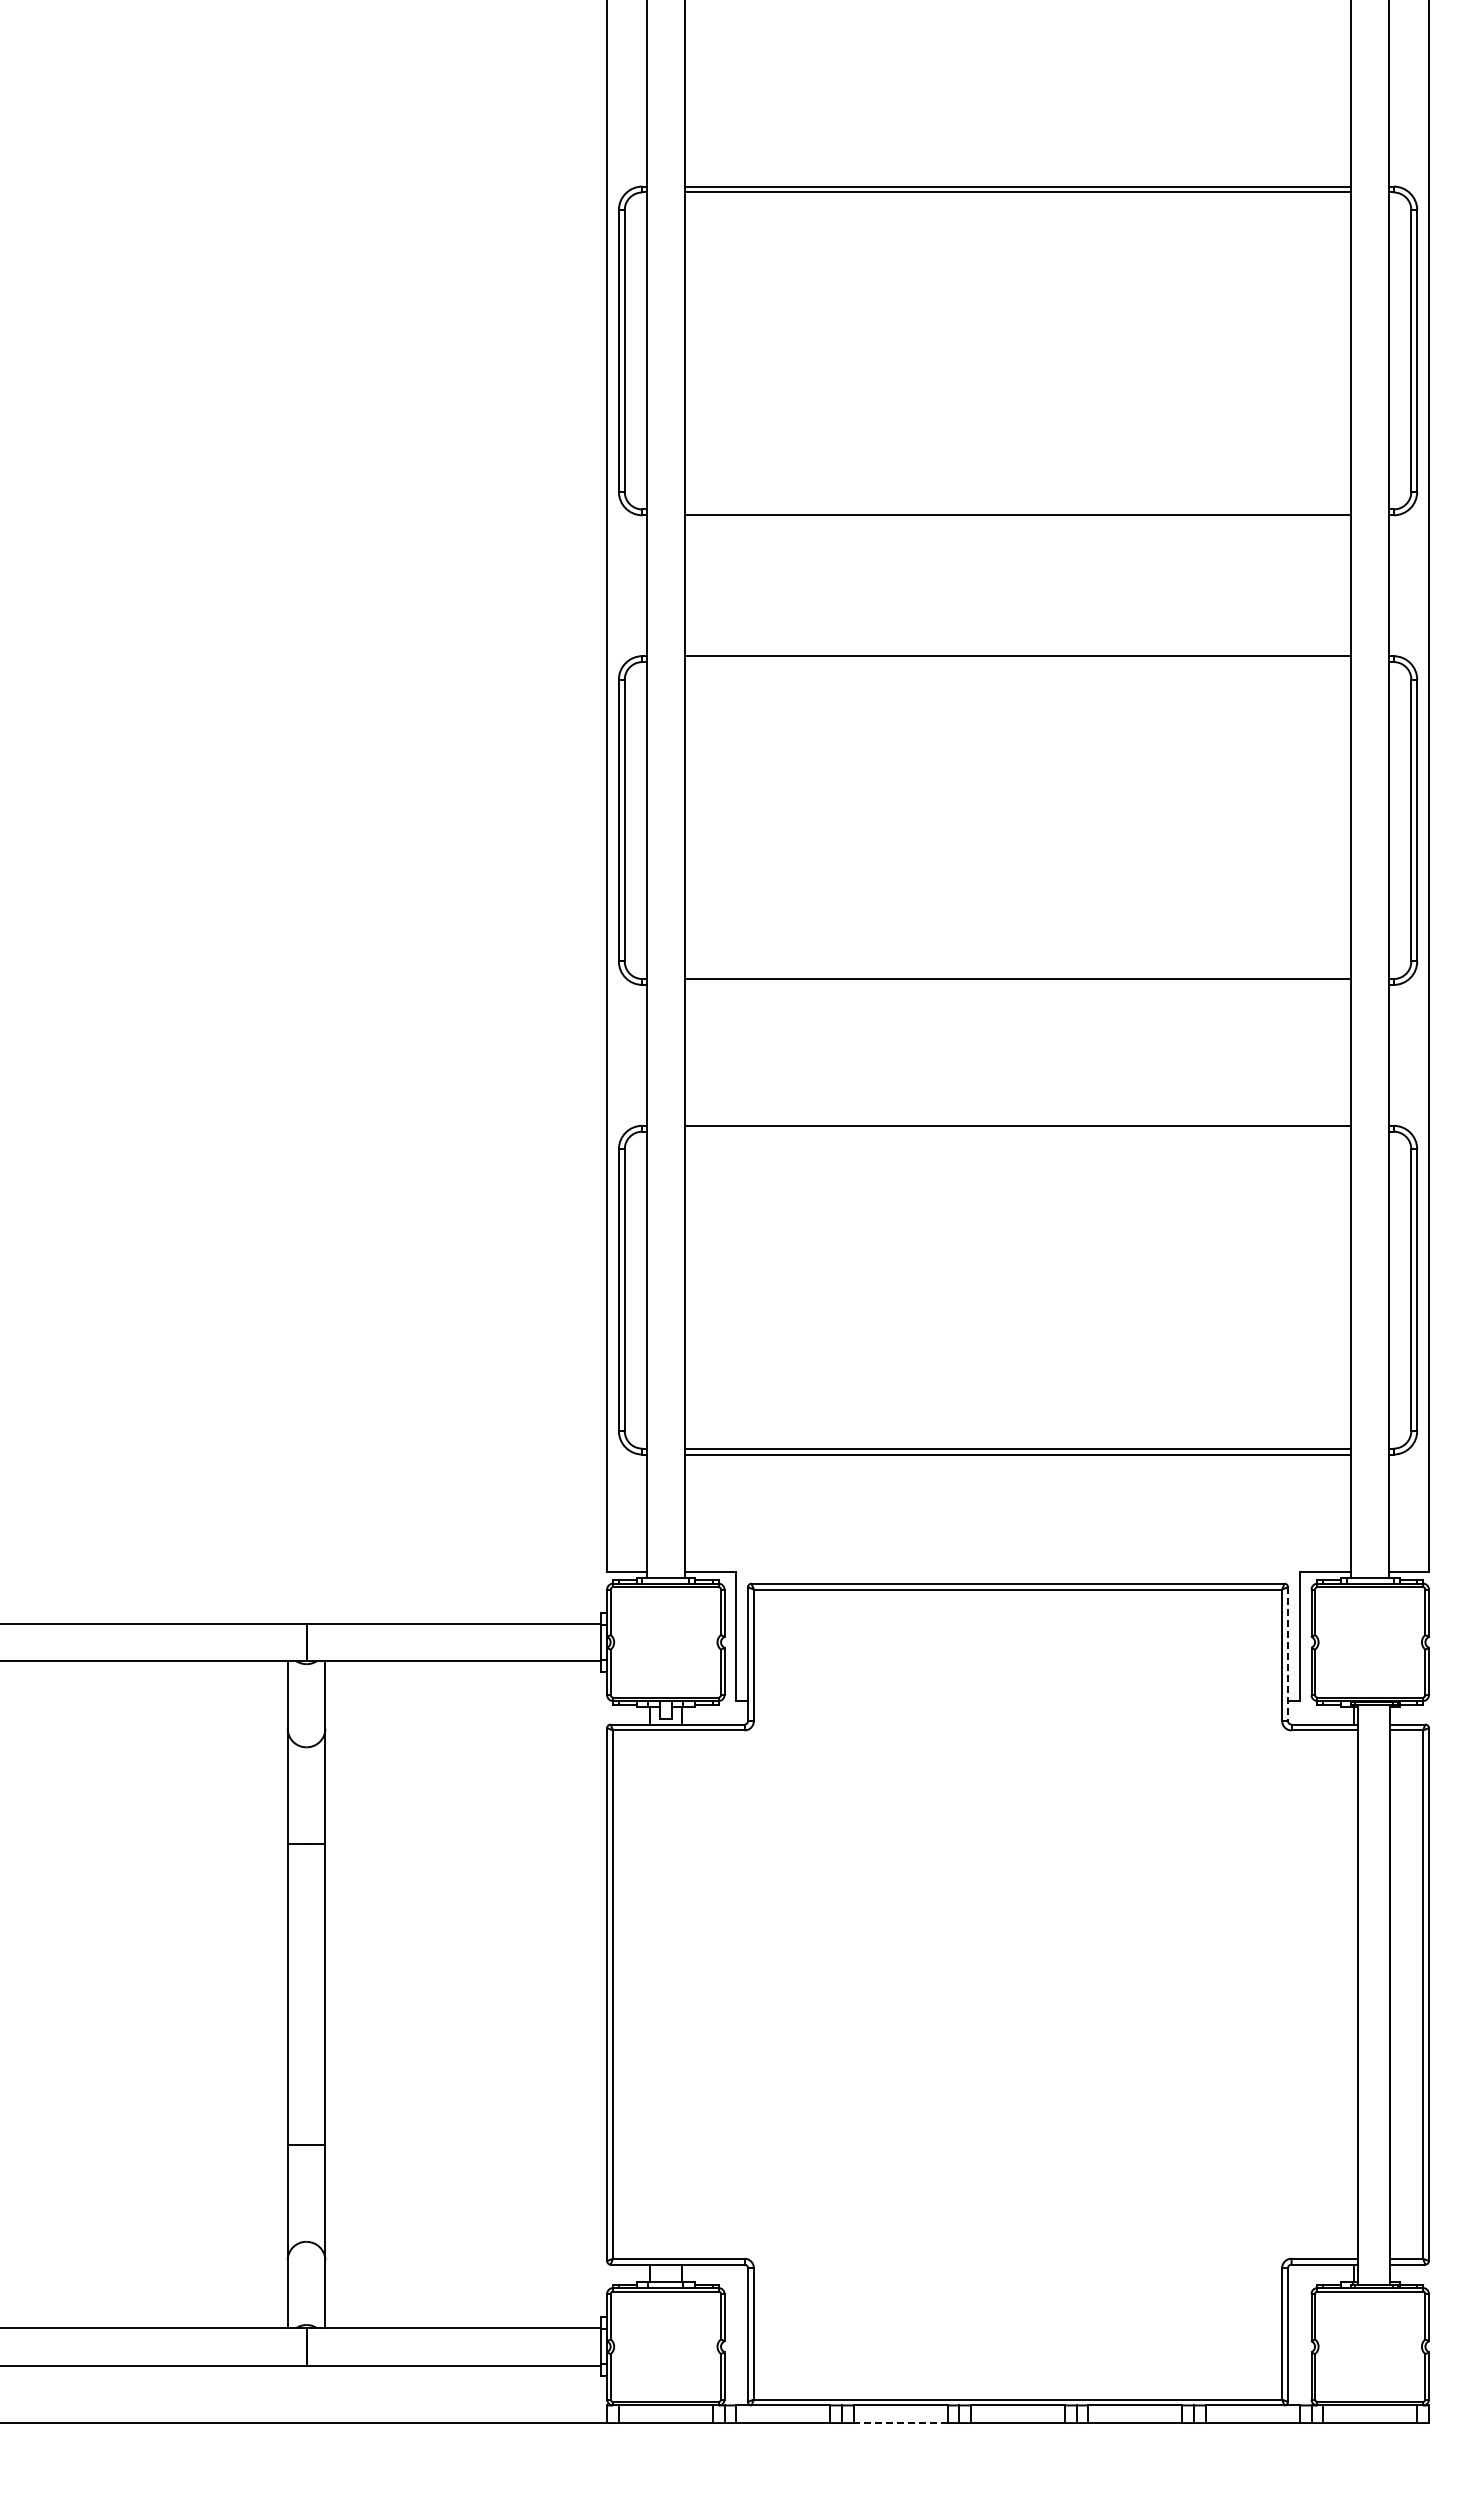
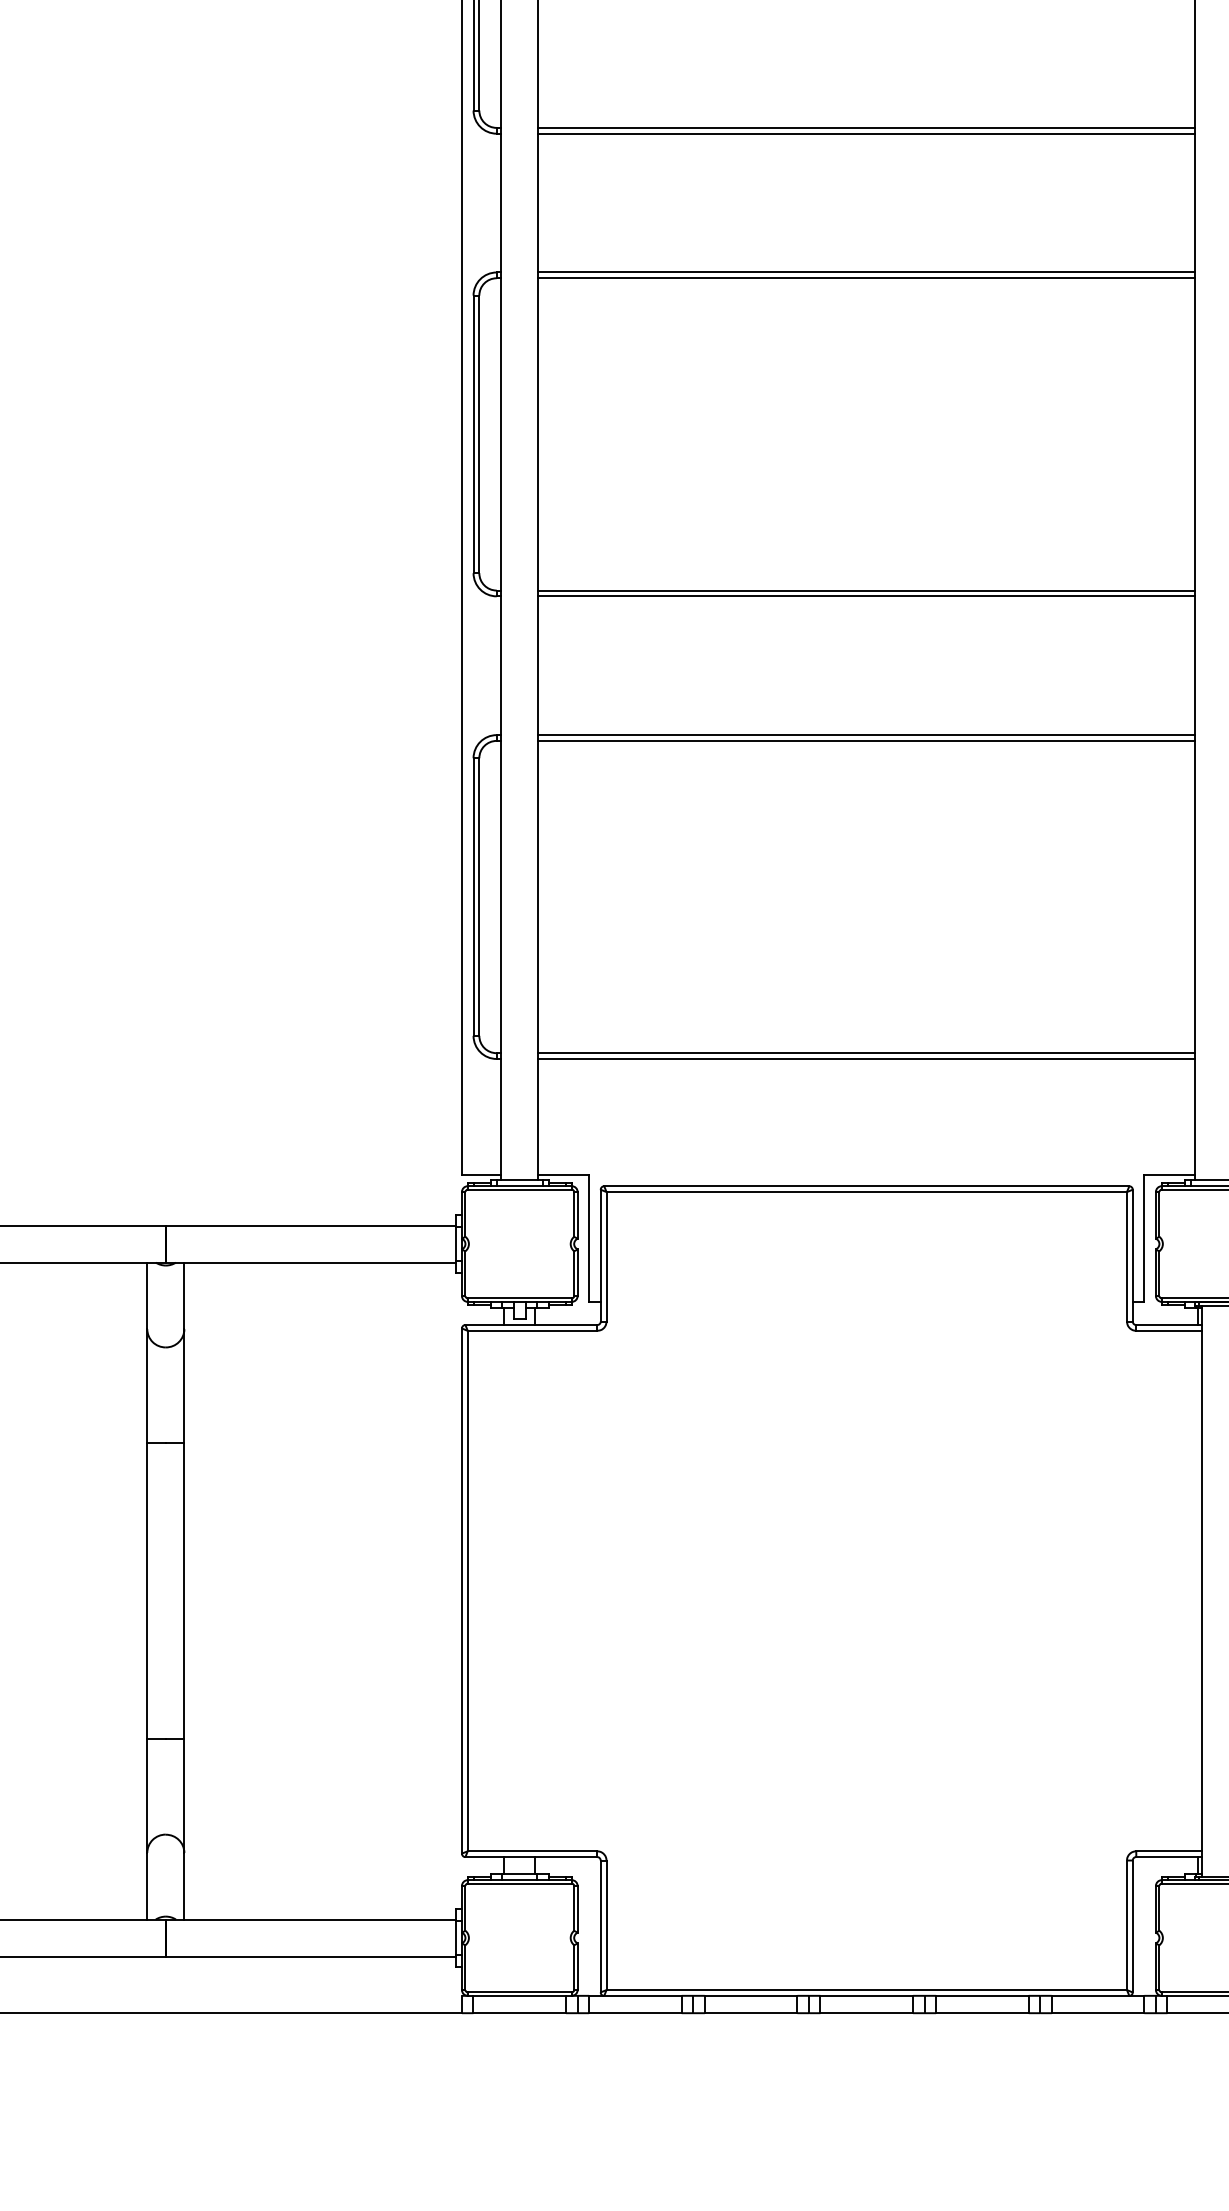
line: (1017, 509) -> (866, 127), added
line: (1017, 662) -> (866, 278), added
line: (1017, 984) -> (866, 595), added
line: (1017, 1131) -> (866, 740), added
line: (1288, 1654) -> (1133, 1256), dashed -> solid
line: (900, 2423) -> (750, 2013), dashed -> solid

